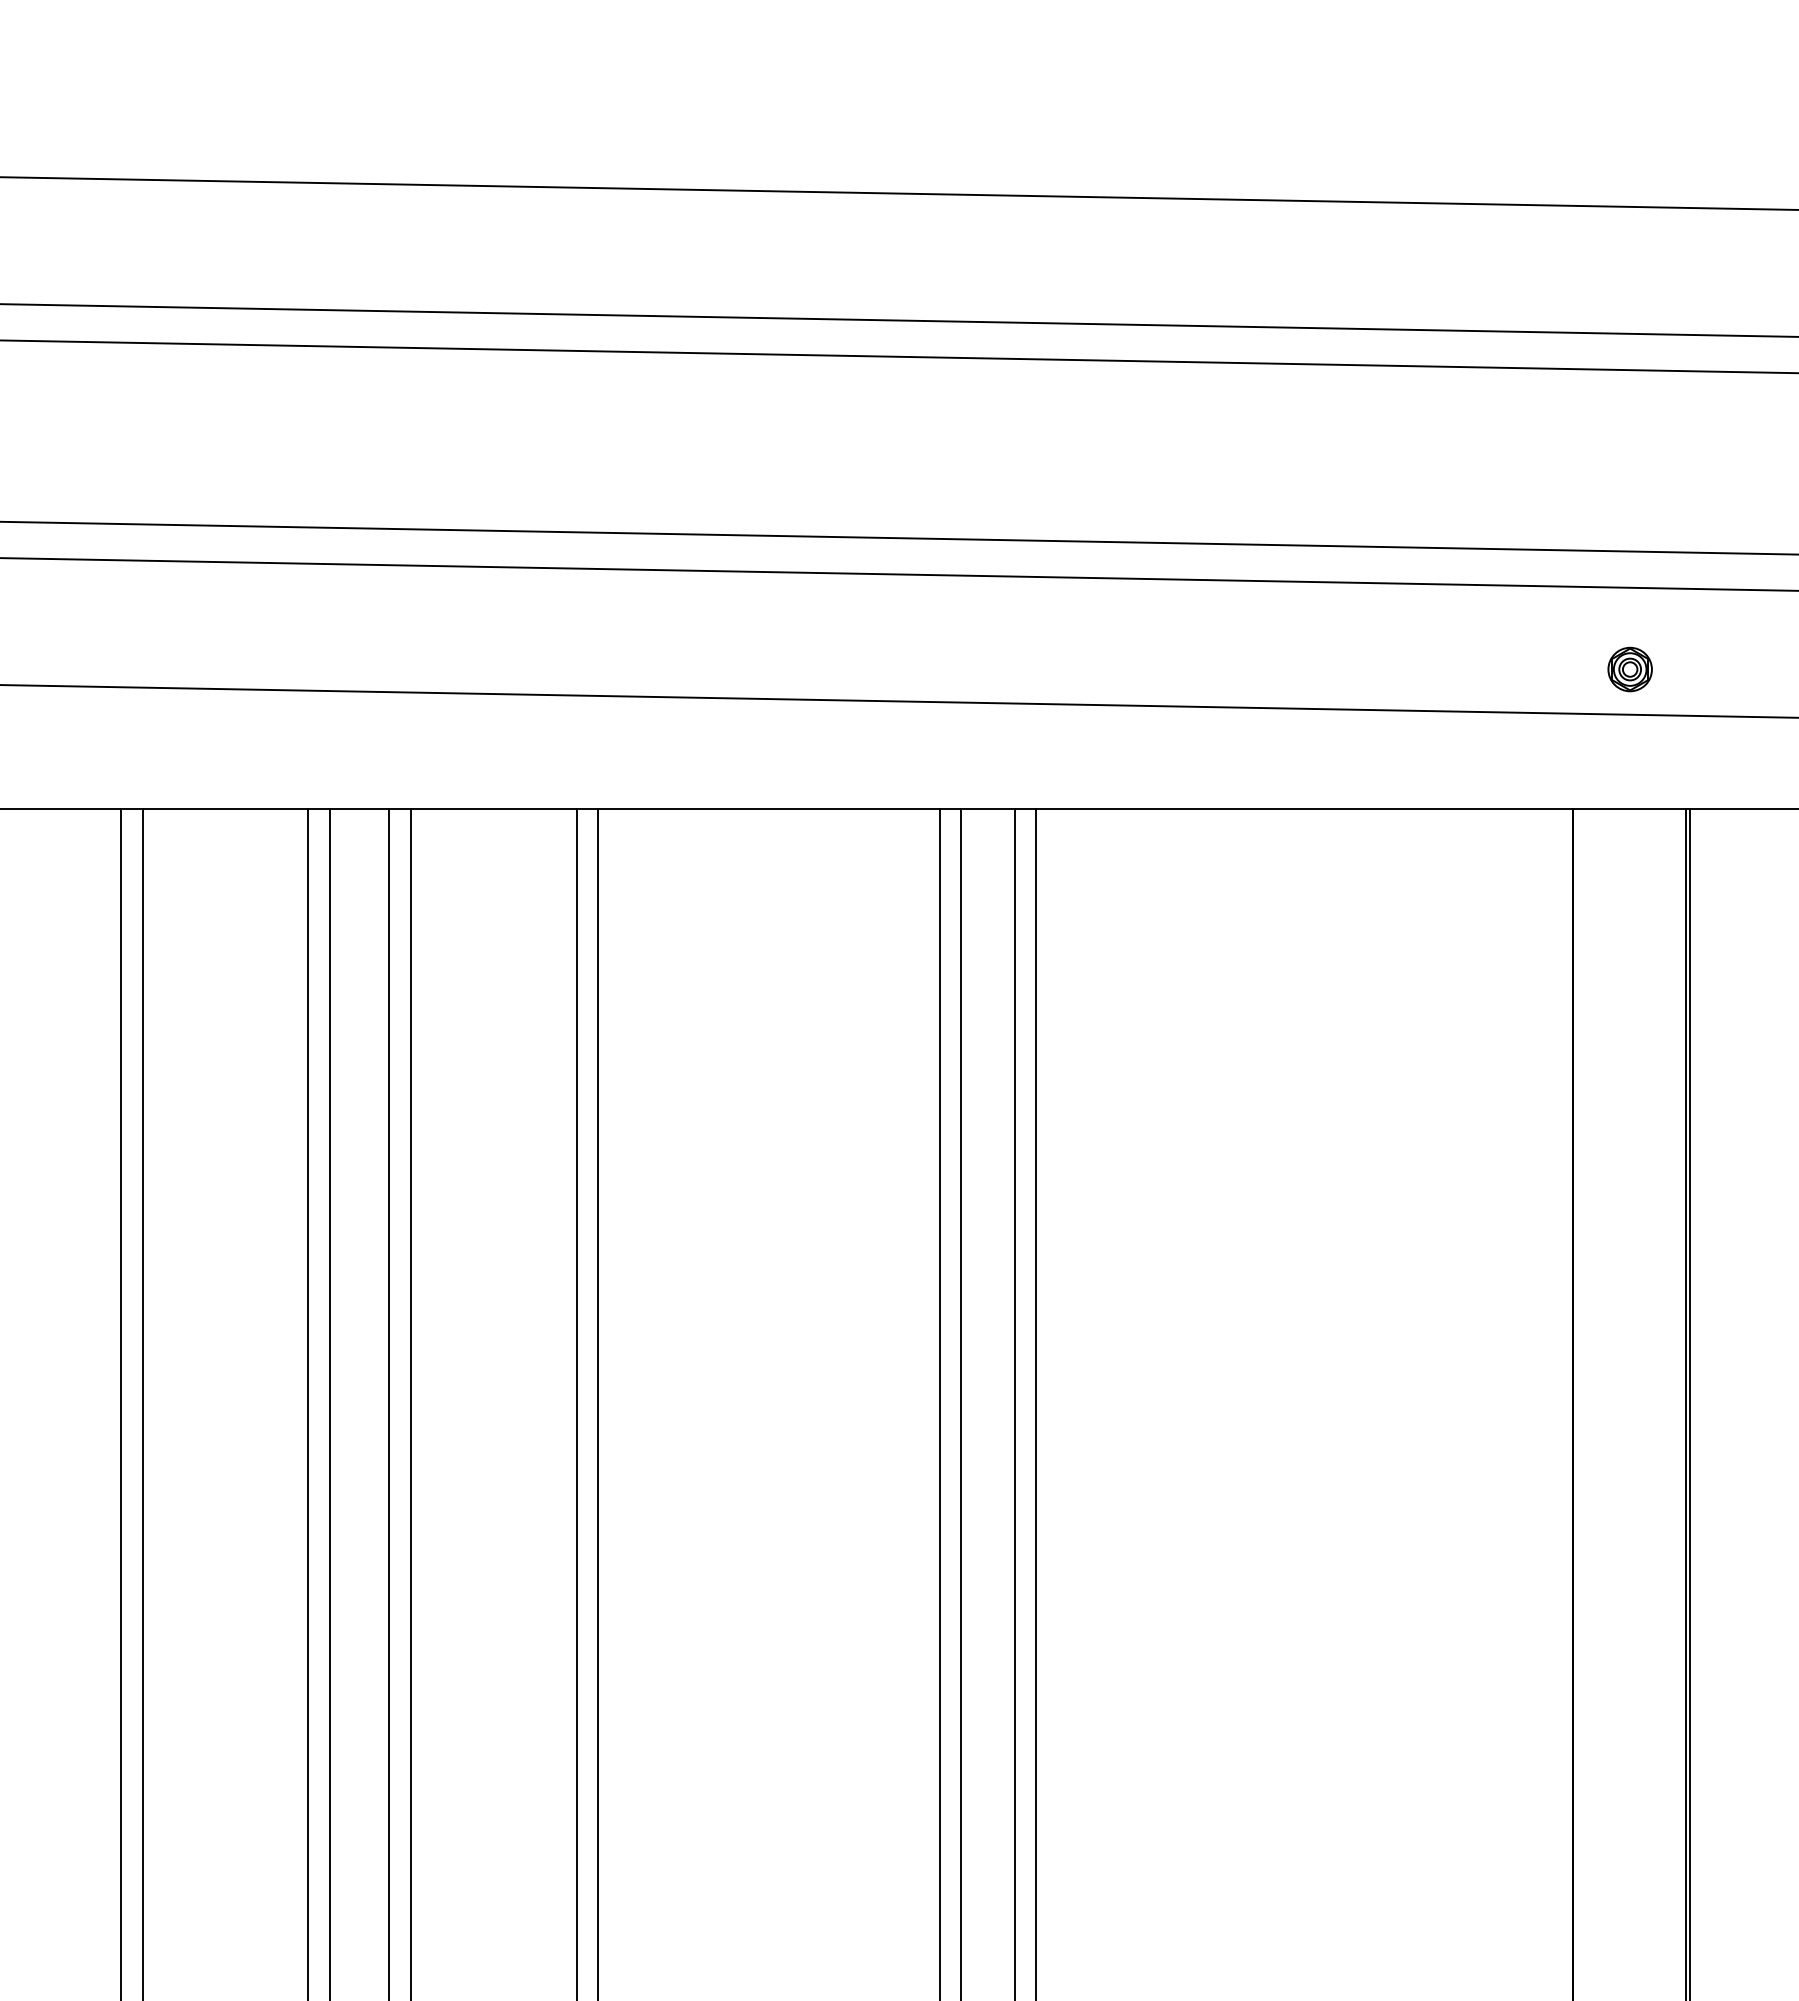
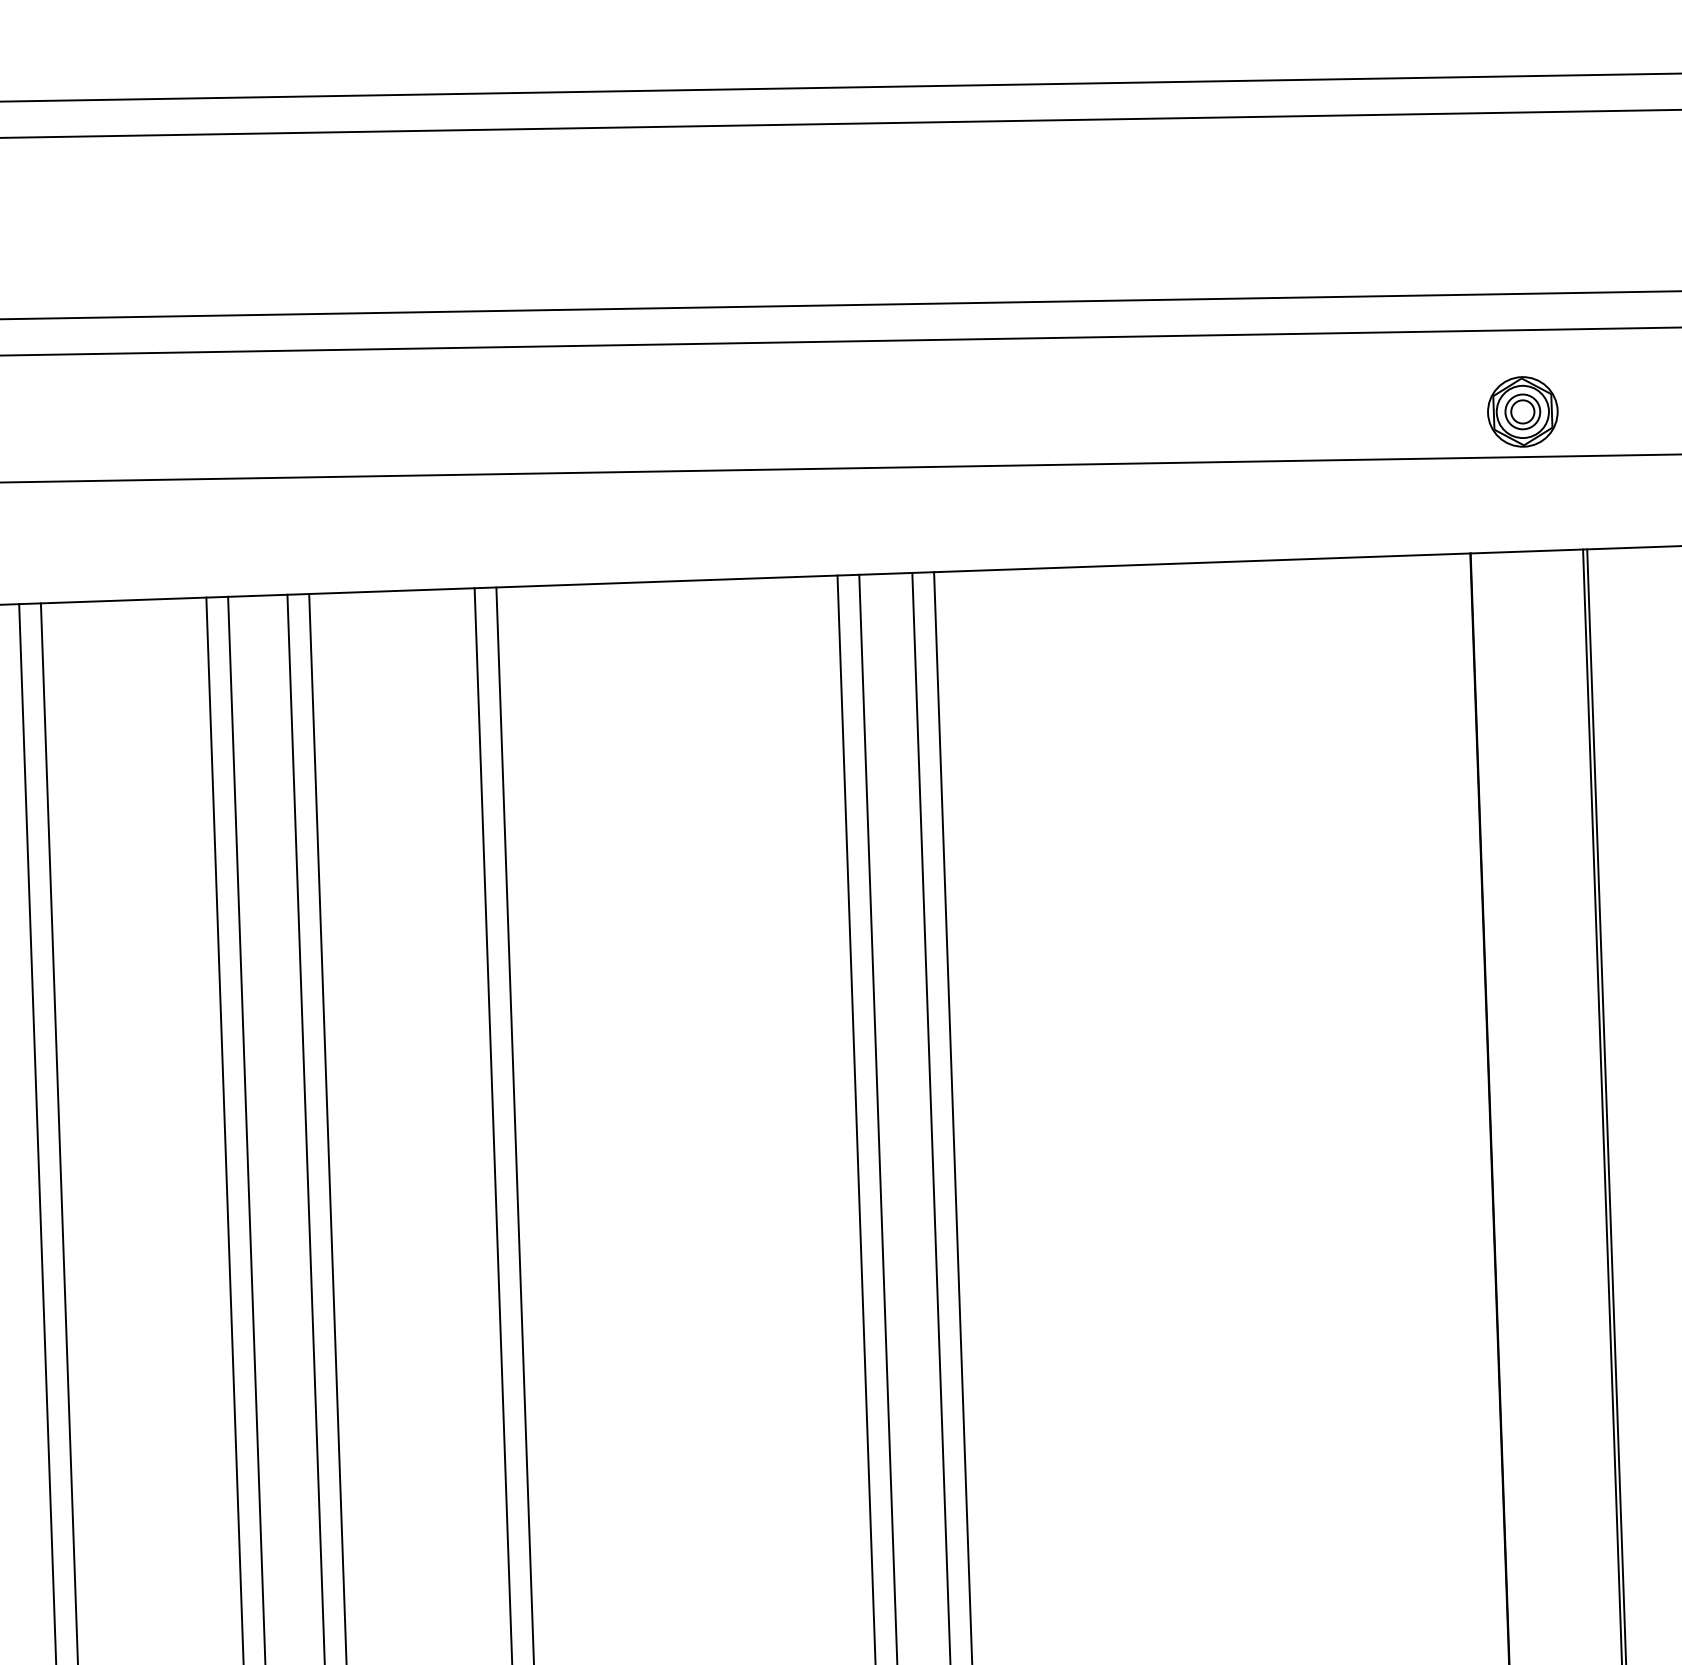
part: (1629, 669) -> (1522, 411), size x1.6

